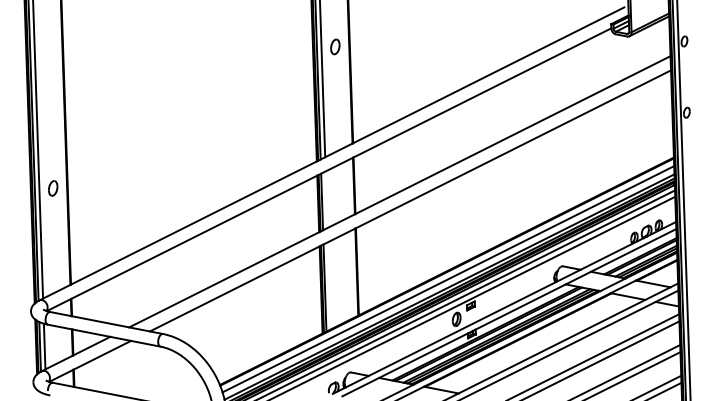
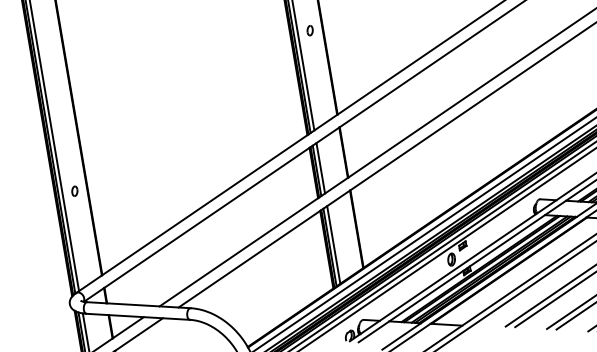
part: (335, 47) -> (310, 31), size x0.71
part: (53, 188) -> (75, 191), size x0.71
line: (326, 199) -> (320, 168), added
line: (329, 285) -> (333, 244), added

